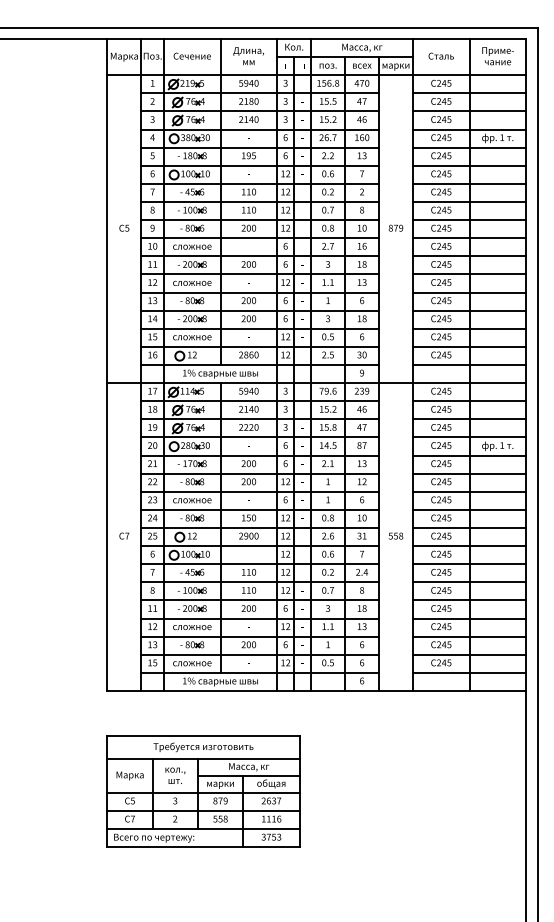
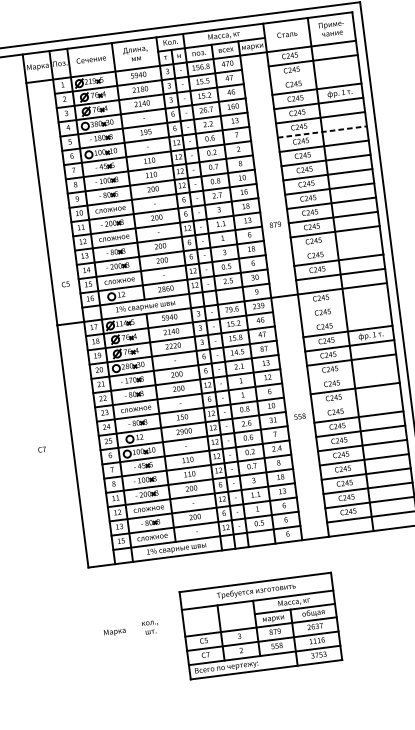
line: (469, 111) -> (315, 75), removed
line: (469, 183) -> (322, 131), solid -> dashed
text: (124, 227) -> (65, 283), moved
text: (395, 227) -> (274, 224), moved
line: (469, 328) -> (336, 245), removed
line: (469, 401) -> (344, 303), removed
line: (469, 419) -> (346, 317), removed
line: (469, 491) -> (353, 374), removed
line: (469, 527) -> (356, 402), removed
text: (124, 535) -> (42, 449), moved
part: (203, 791) -> (260, 625), moved

